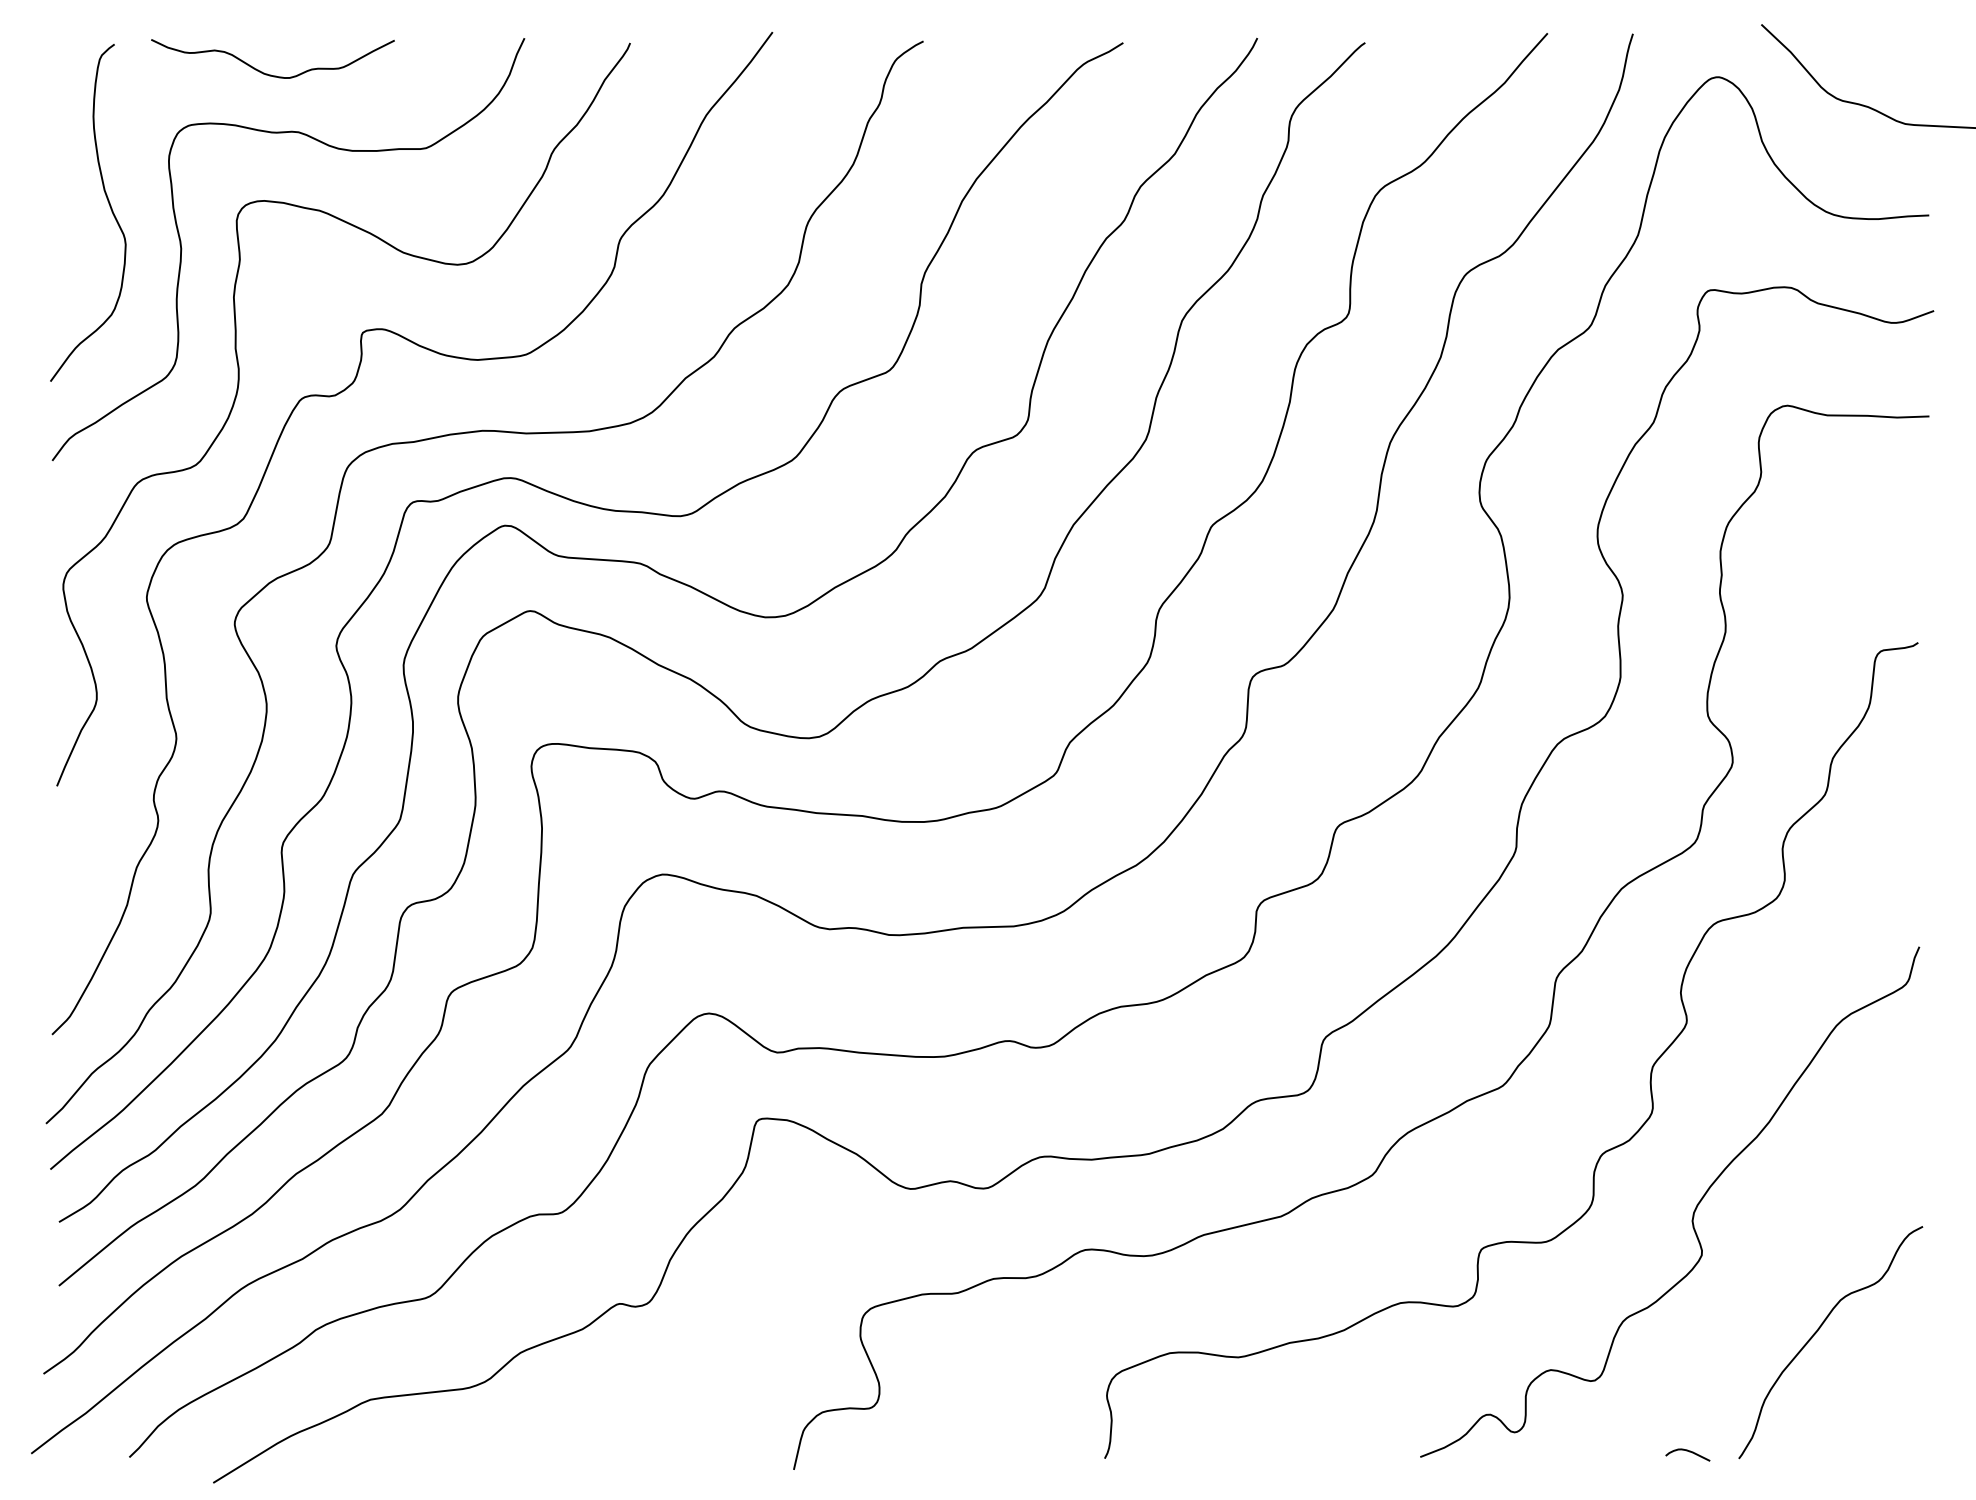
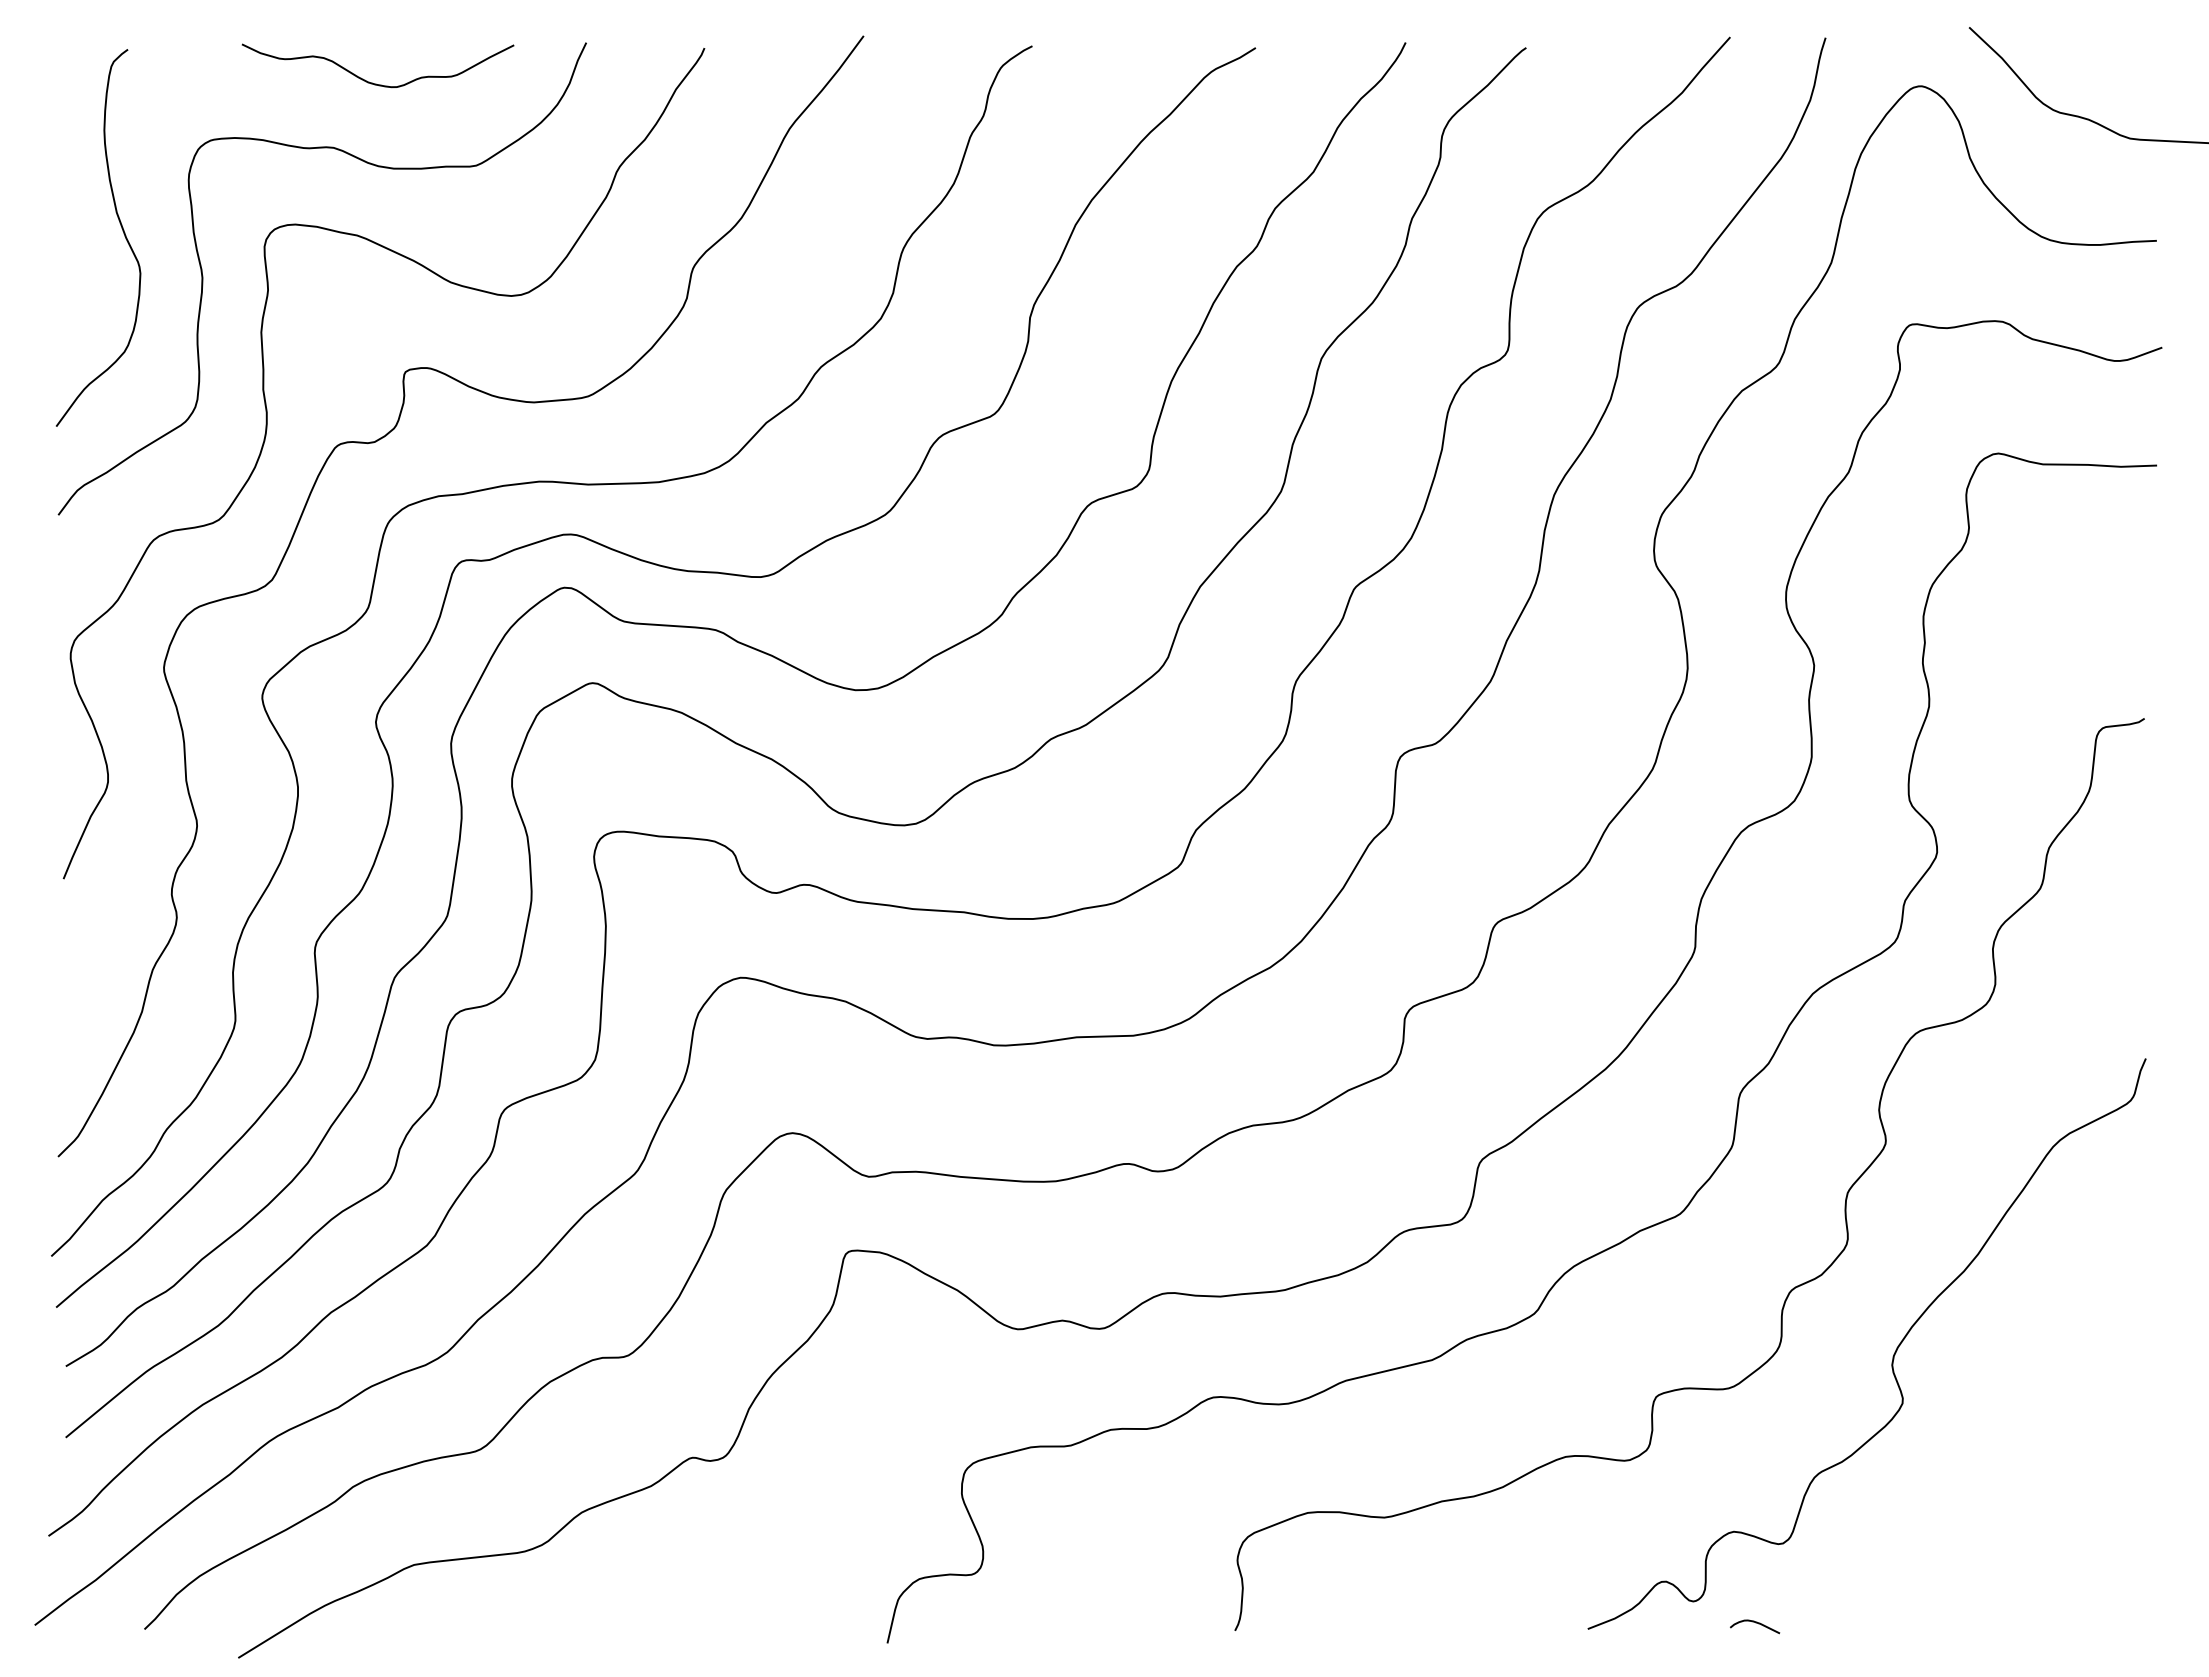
curve: (268, 73) -> (372, 82), moved
curve: (1818, 1330) -> (2033, 1487), removed
curve: (1688, 1452) -> (1755, 1623), moved

